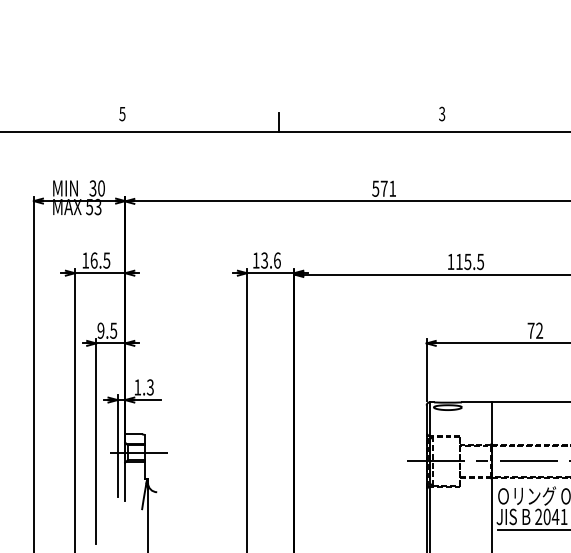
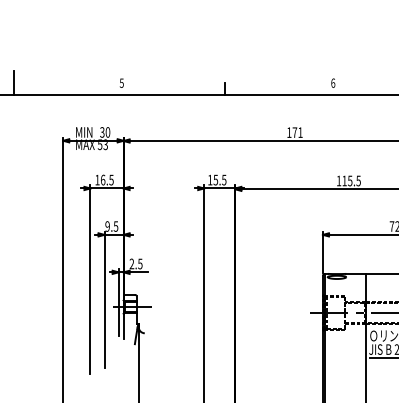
text: (442, 112) -> (333, 82), 3 -> 6
text: (376, 188) -> (289, 132), 571 -> 171
text: (270, 259) -> (219, 179), 13.6 -> 15.5
text: (143, 386) -> (135, 263), 1.3 -> 2.5

